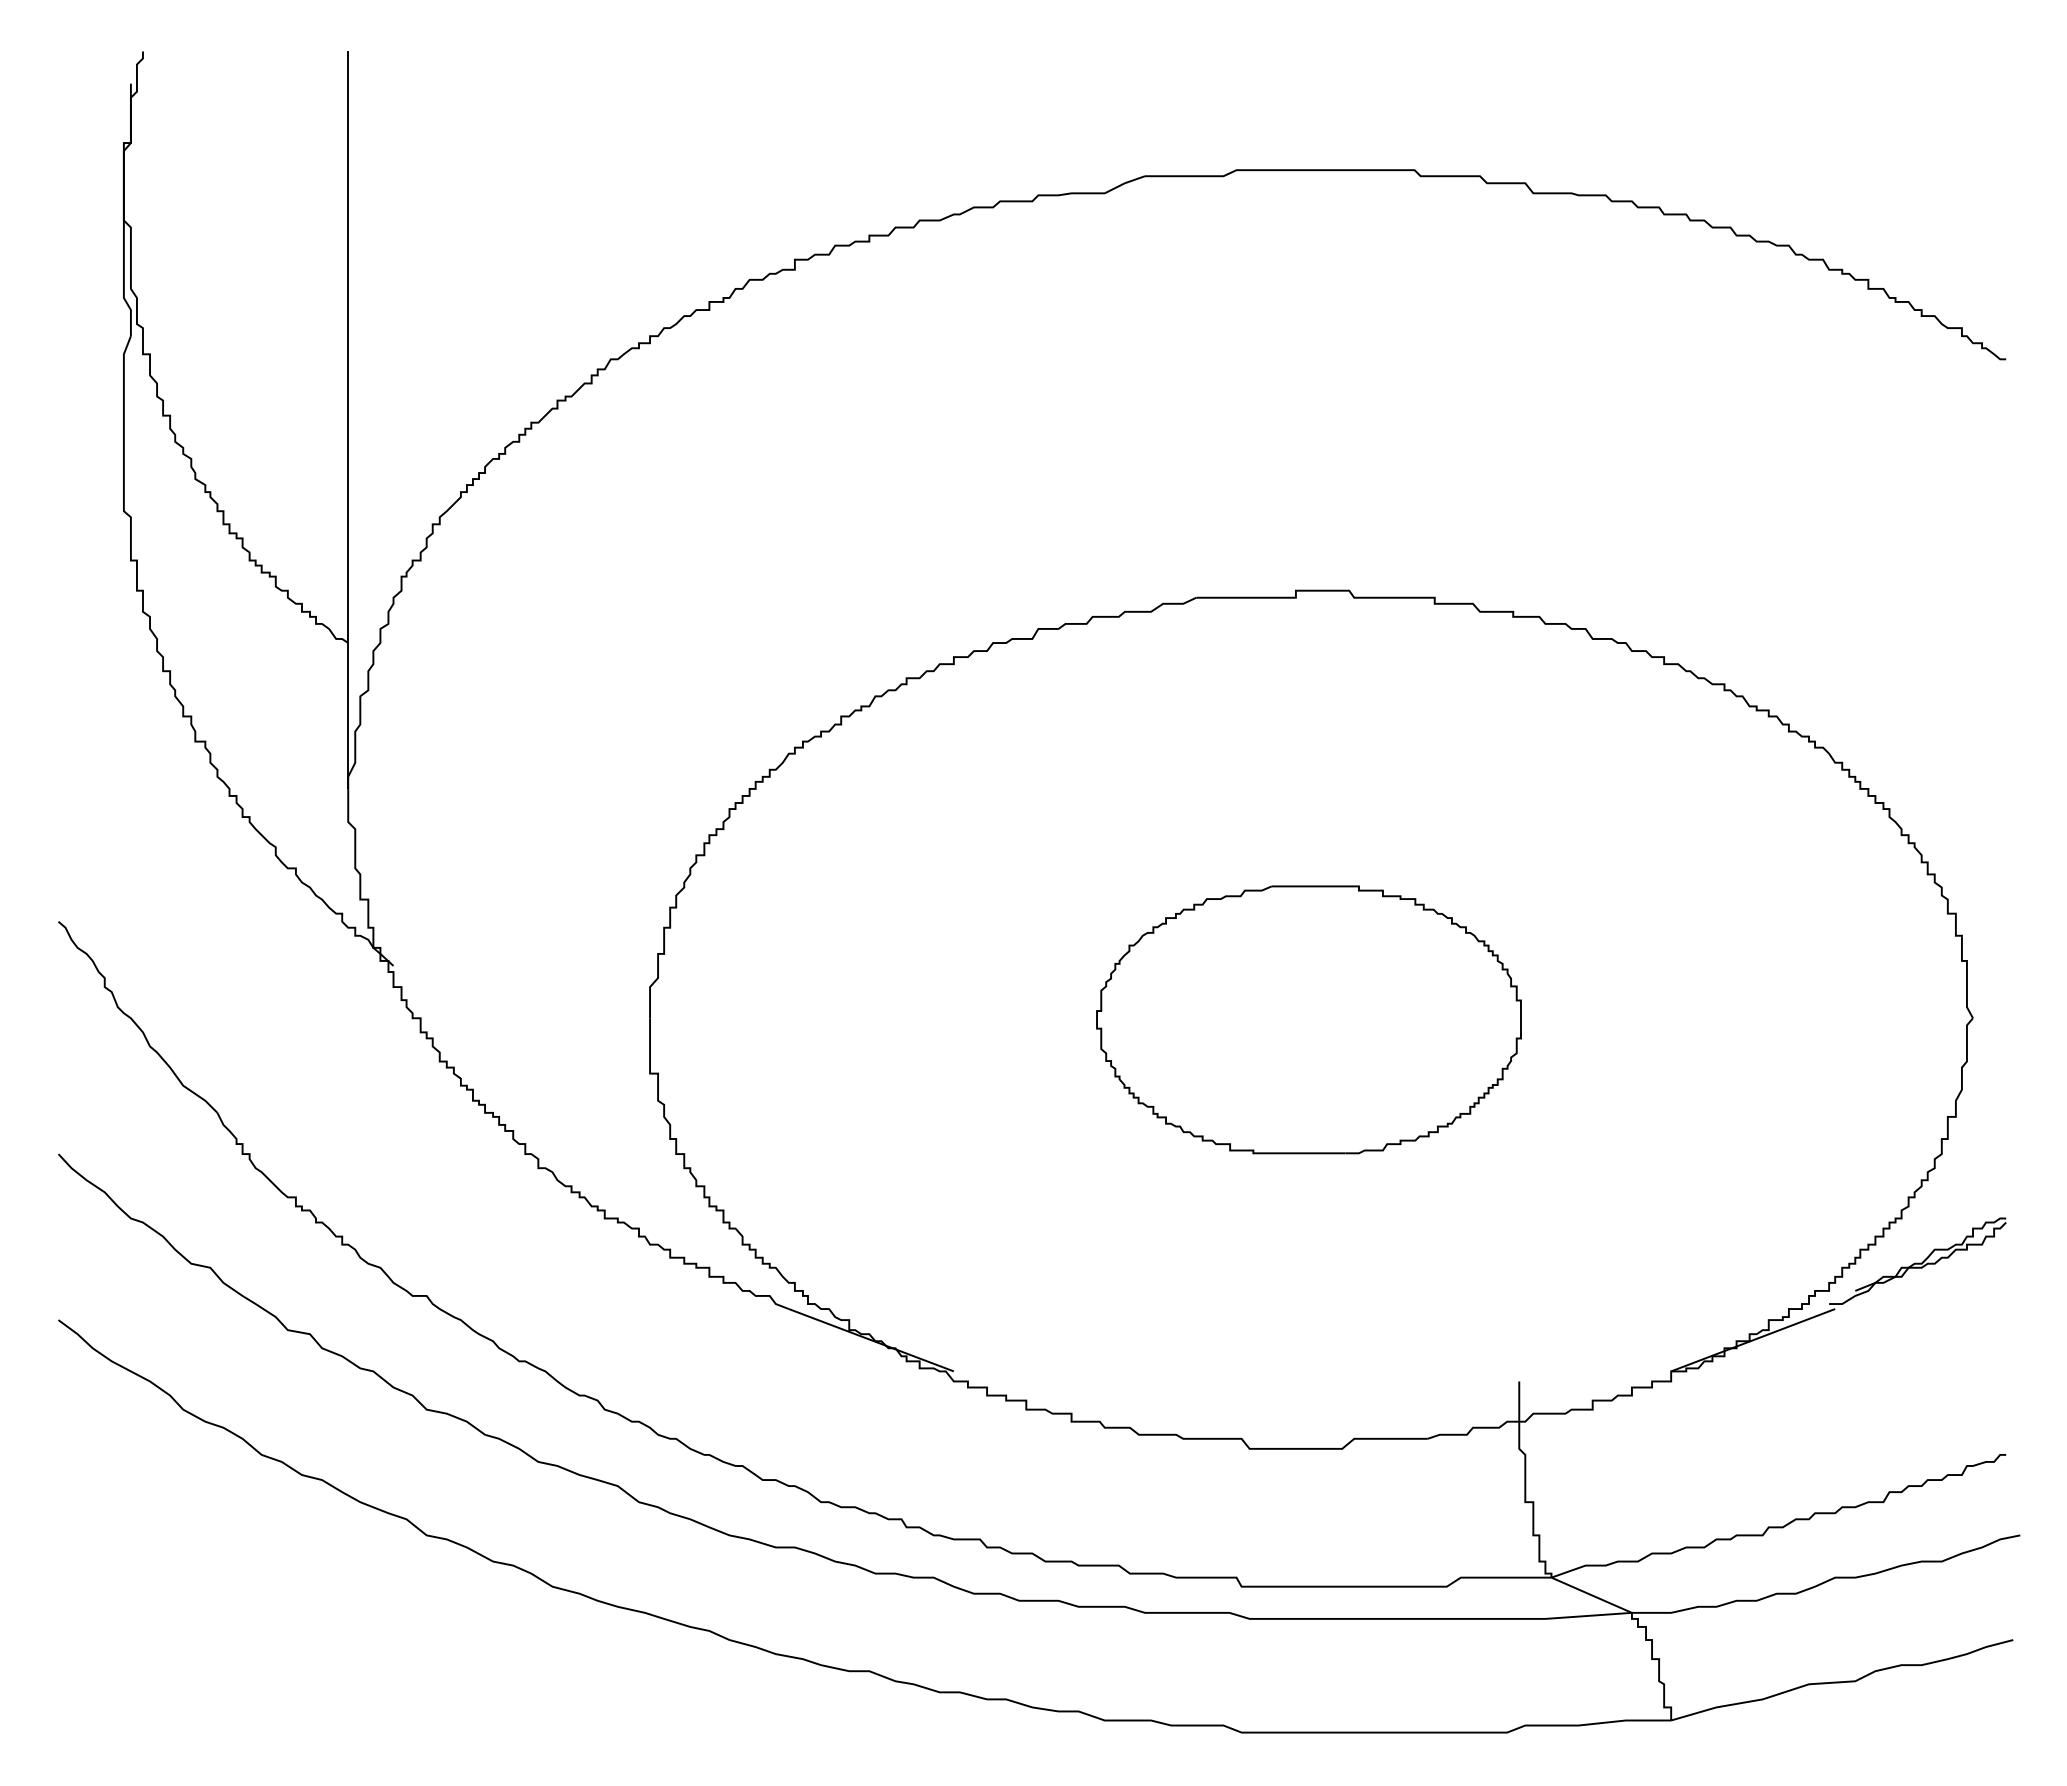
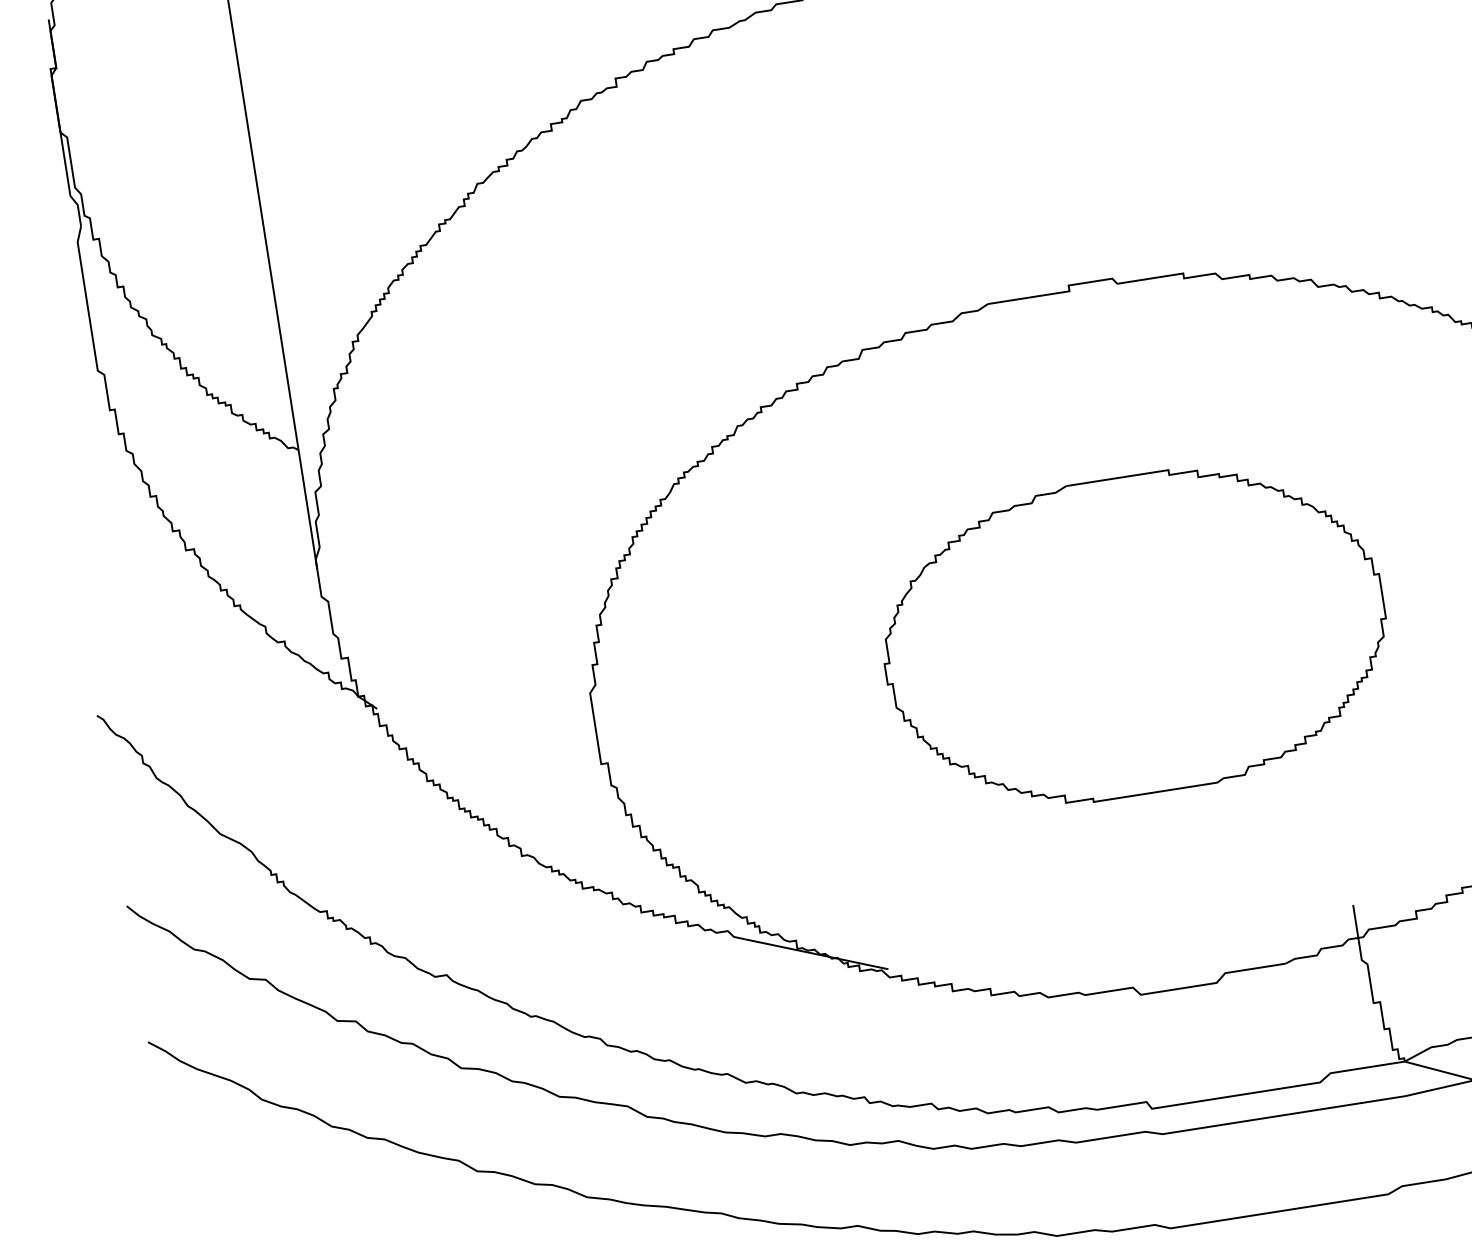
part: (1308, 1019) -> (1133, 635), size x1.43

